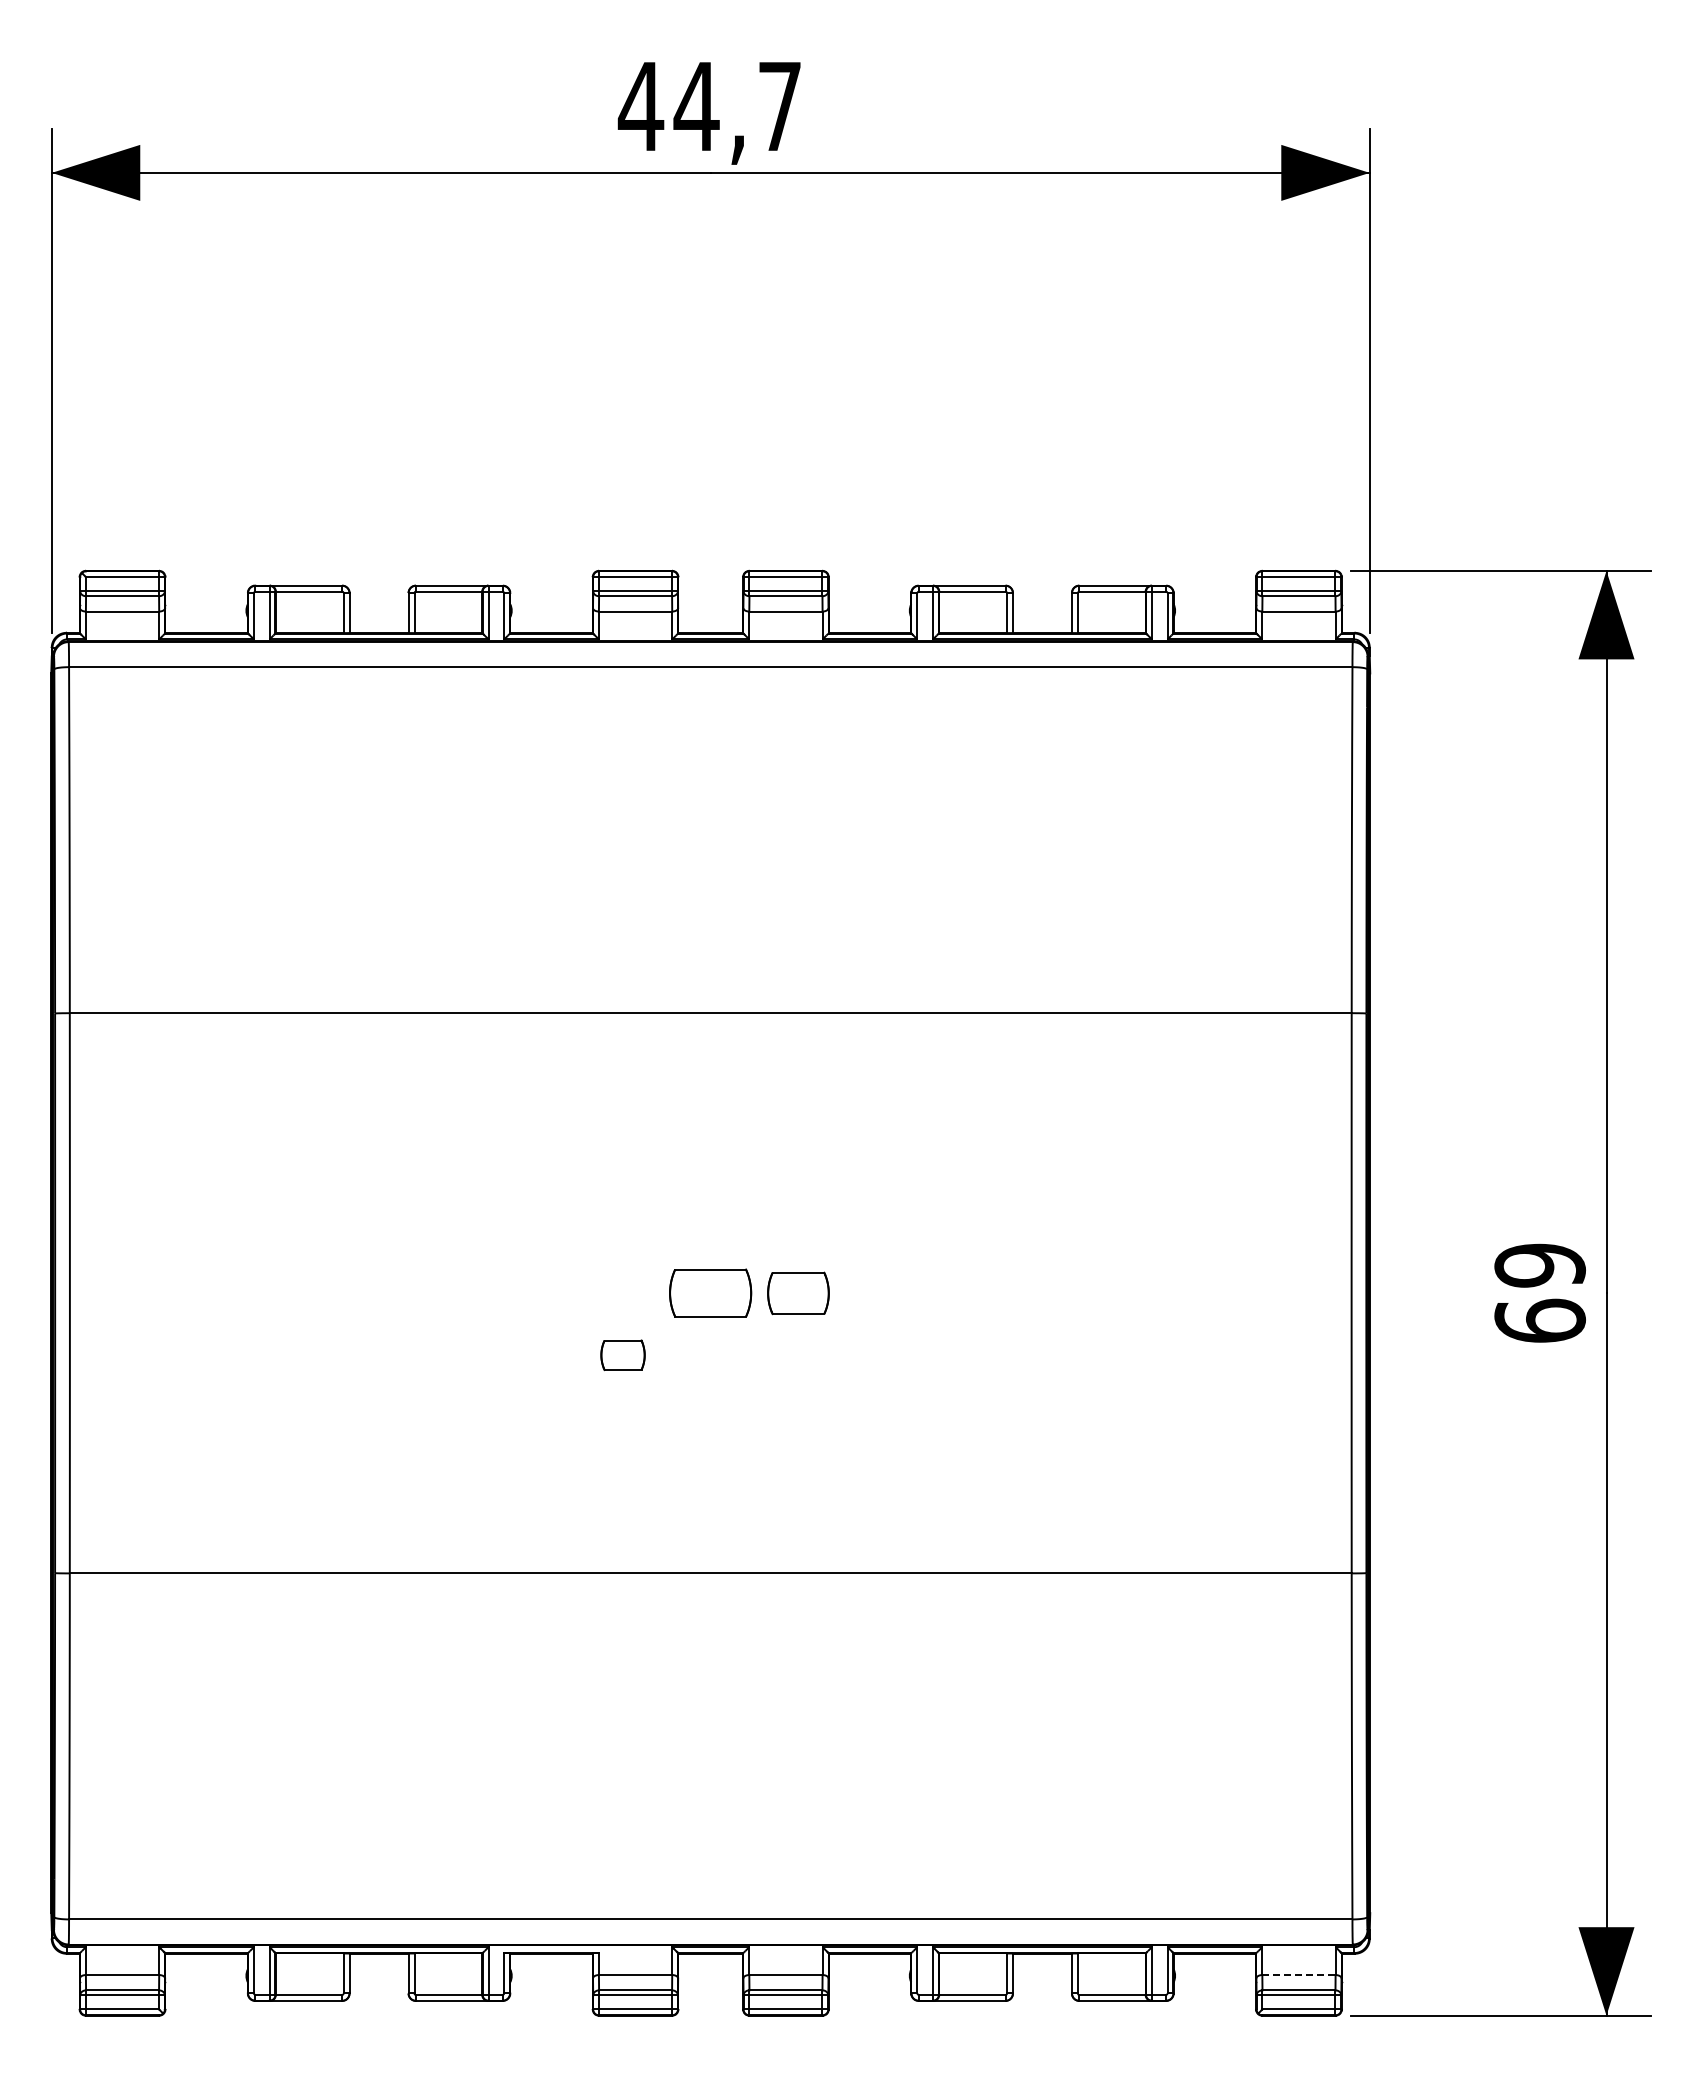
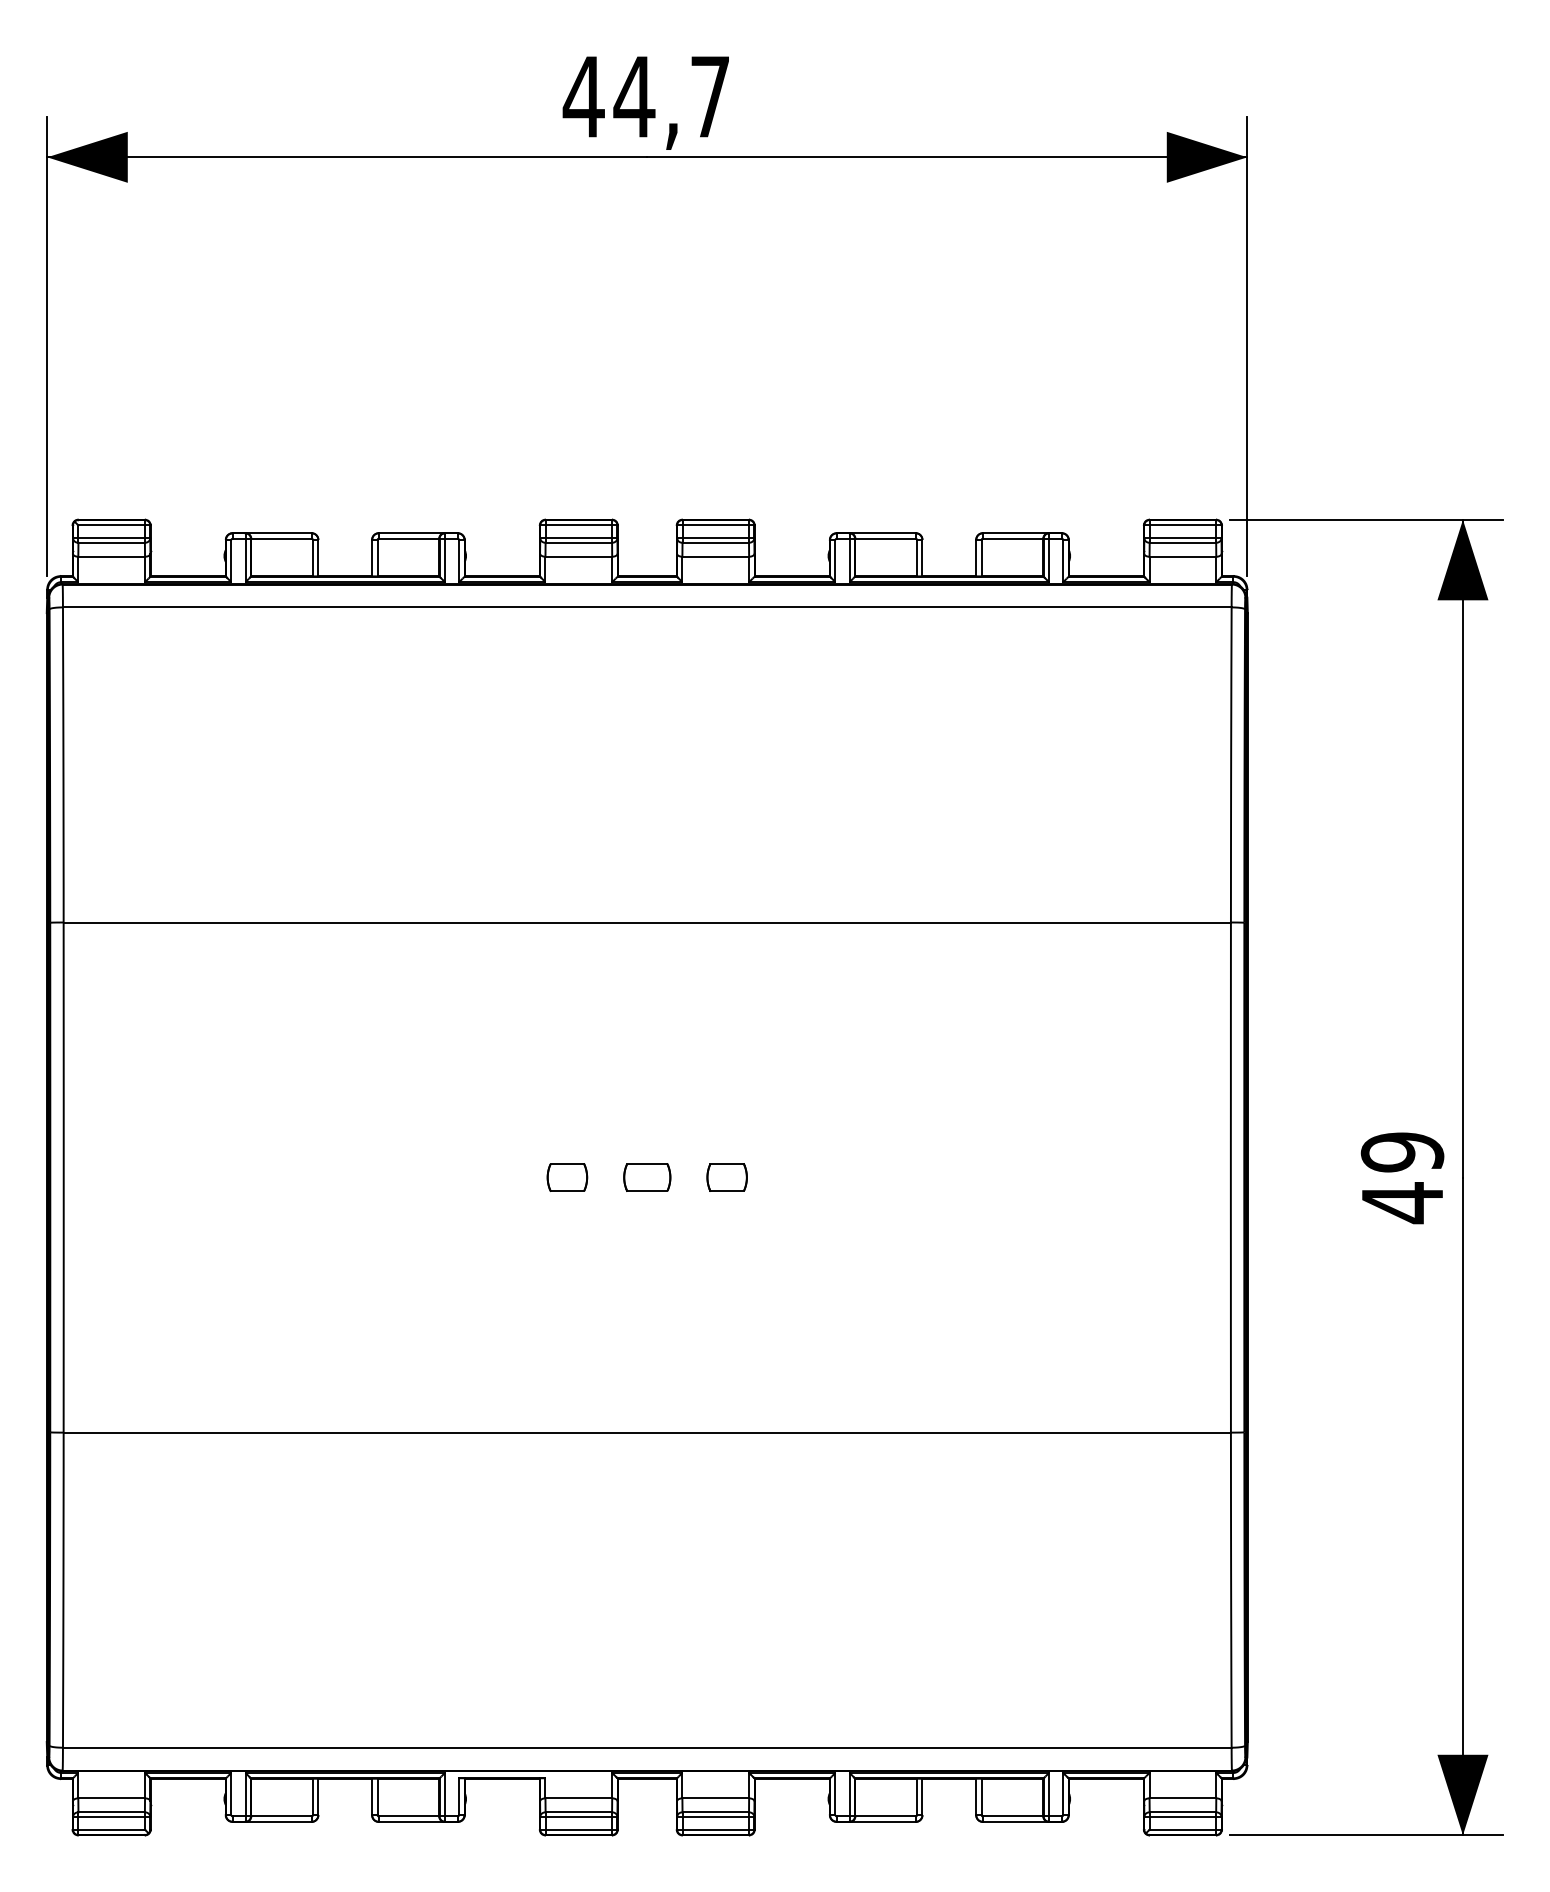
part: (798, 1292) -> (727, 1176), size x0.71
part: (710, 1293) -> (647, 1177), size x0.62
text: (1539, 1321) -> (1401, 1203), 69 -> 49
part: (622, 1355) -> (566, 1177), moved
line: (1298, 1975) -> (1182, 1798), dashed -> solid

